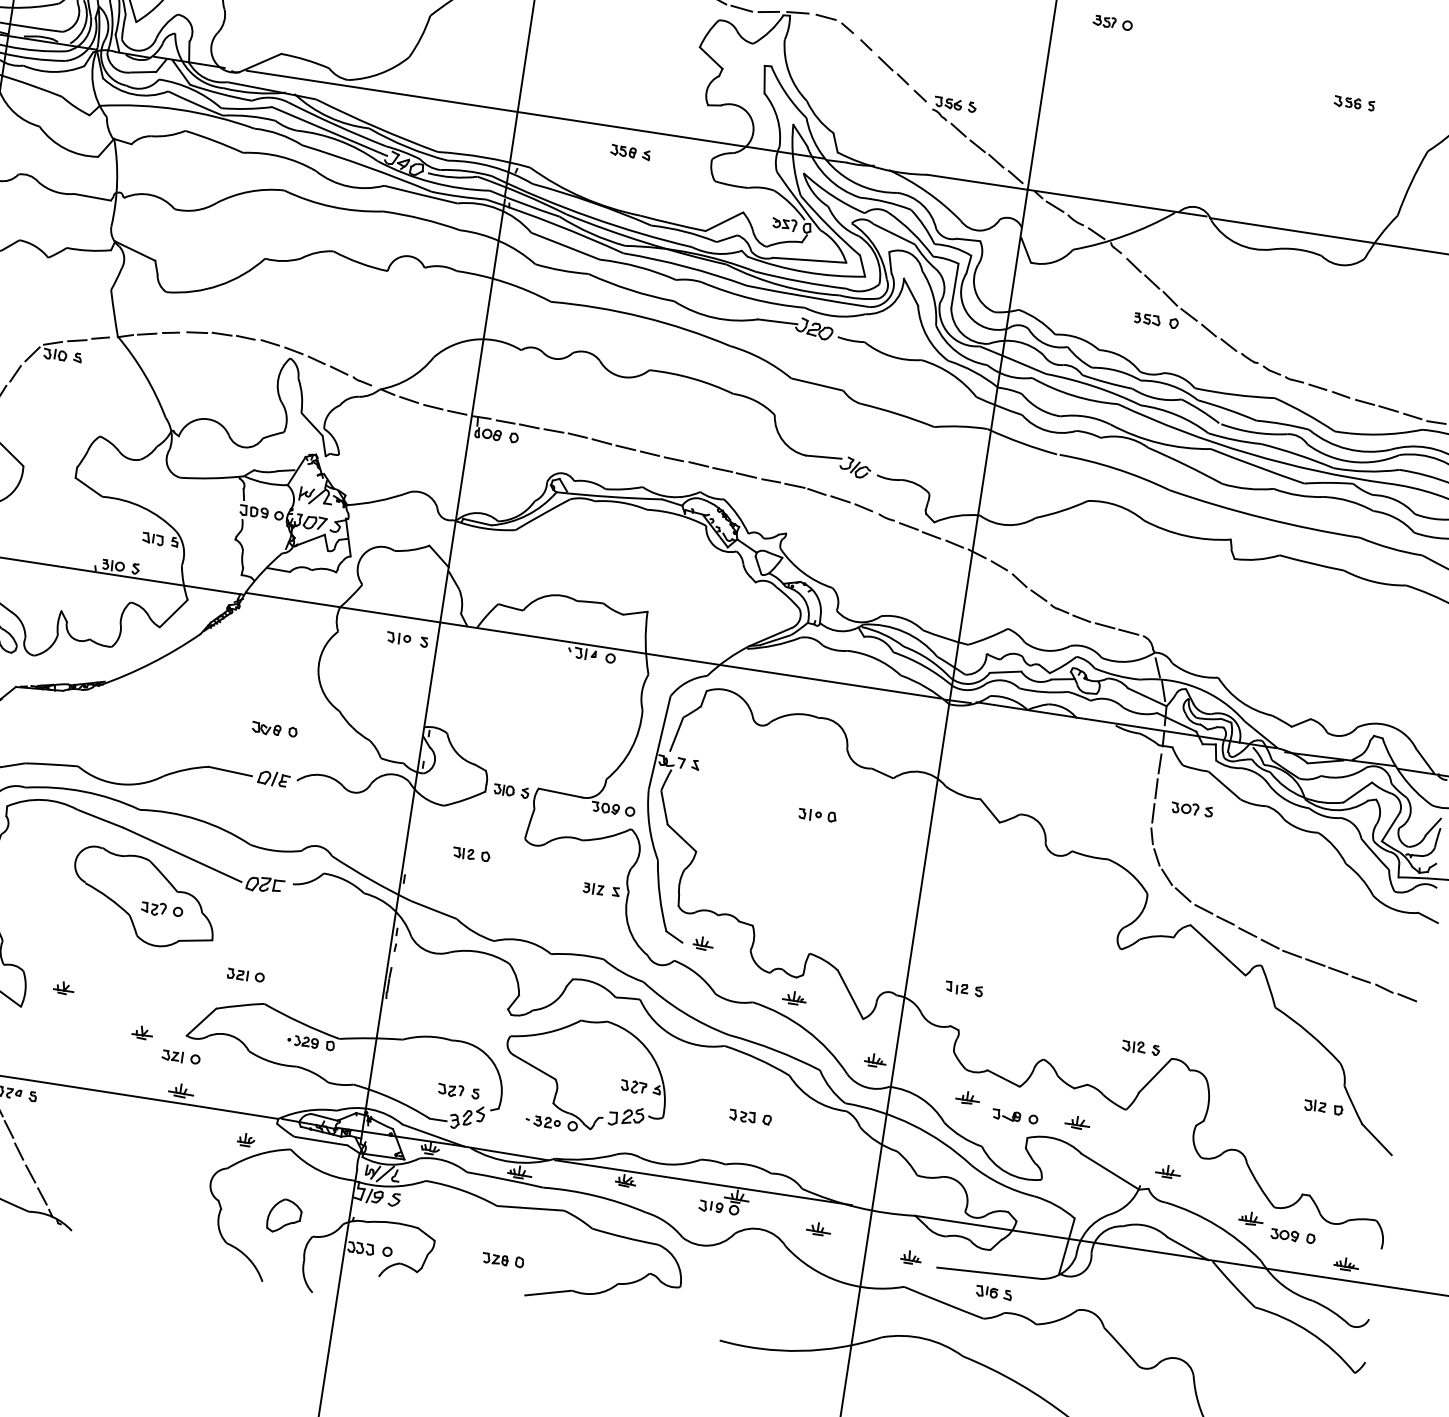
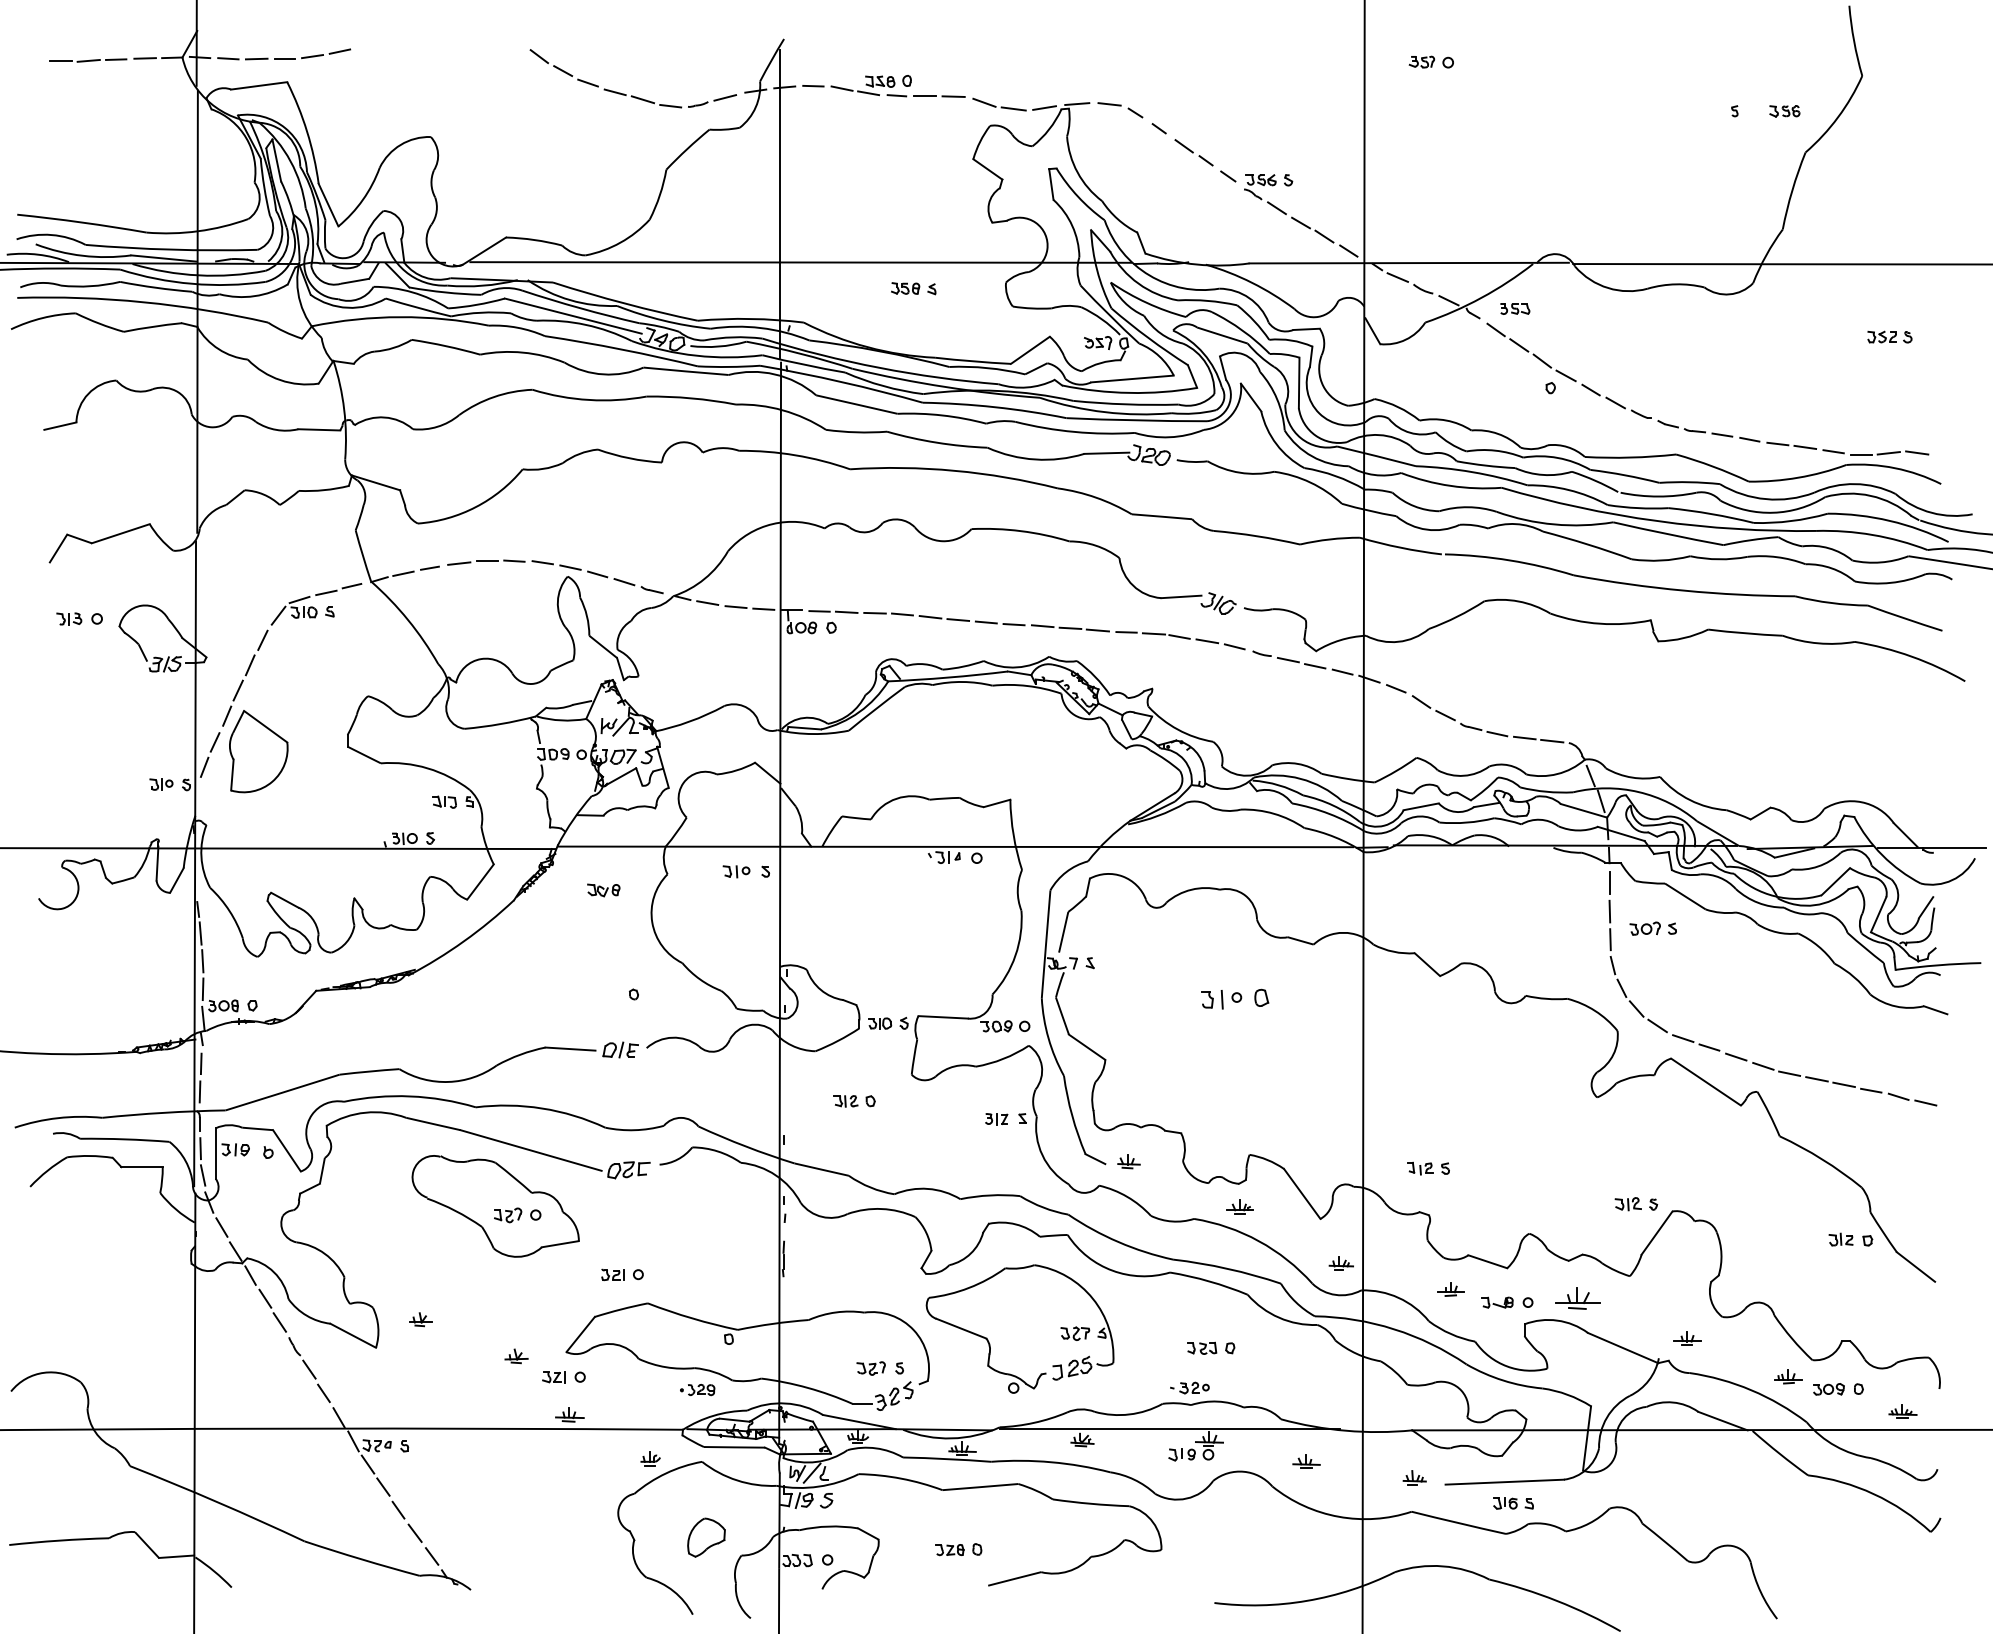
part: (1347, 102) -> (1784, 111), moved
part: (1147, 319) -> (1515, 308), moved
part: (266, 729) -> (603, 890), moved
part: (817, 815) -> (1234, 998), size x1.6
part: (302, 1042) -> (697, 1390), moved
part: (542, 1121) -> (1189, 1387), moved
part: (1078, 1122) -> (1578, 1298), size x1.6

